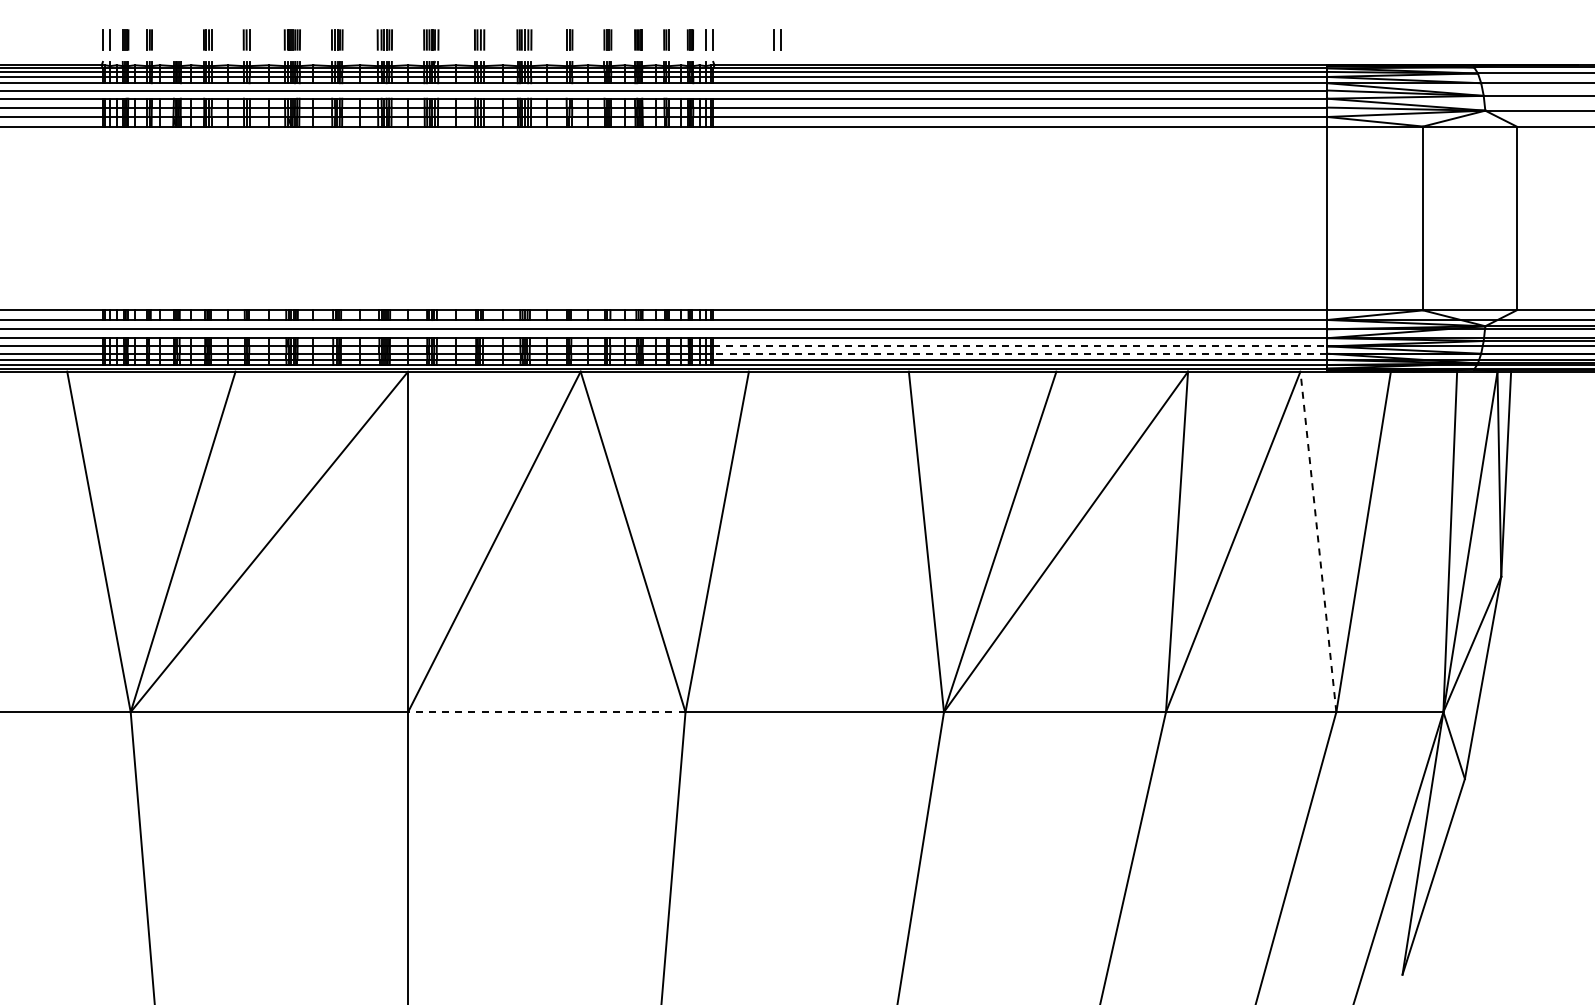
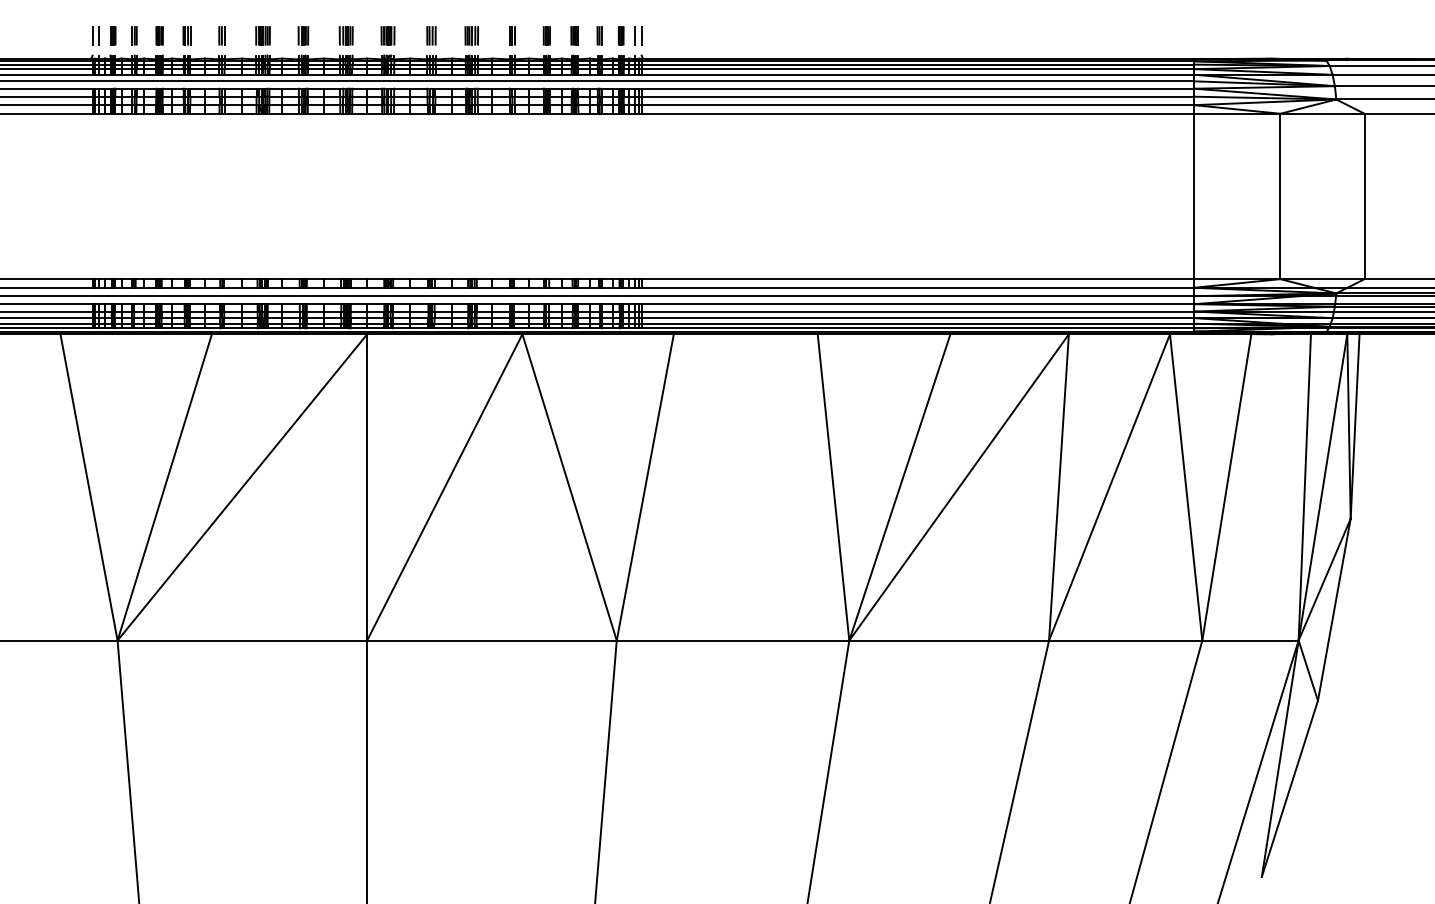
part: (177, 39) -> (159, 35), added
part: (777, 39) -> (699, 35), removed
line: (1020, 346) -> (918, 311), dashed -> solid
line: (1020, 353) -> (918, 317), dashed -> solid
line: (1318, 541) -> (1186, 487), dashed -> solid
line: (546, 712) -> (491, 640), dashed -> solid

